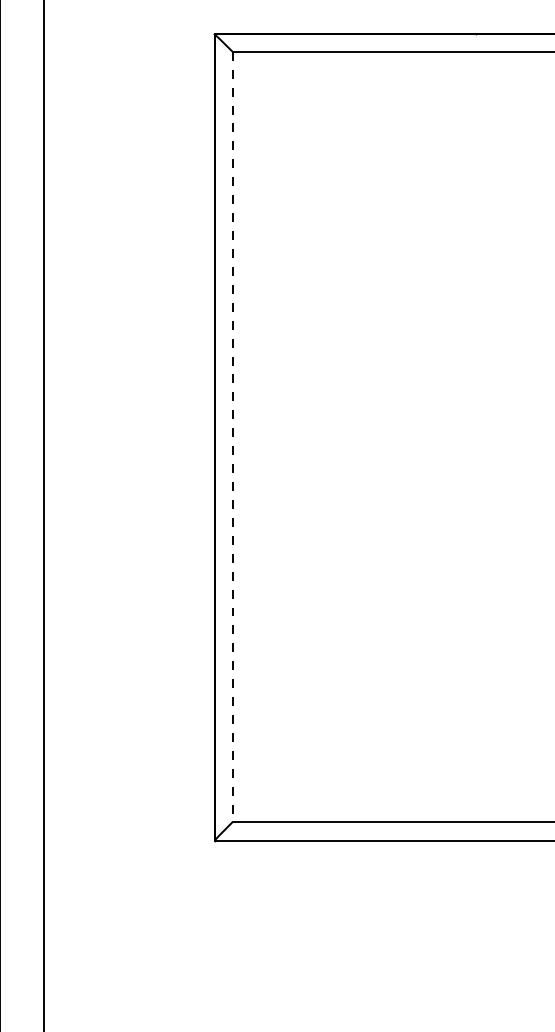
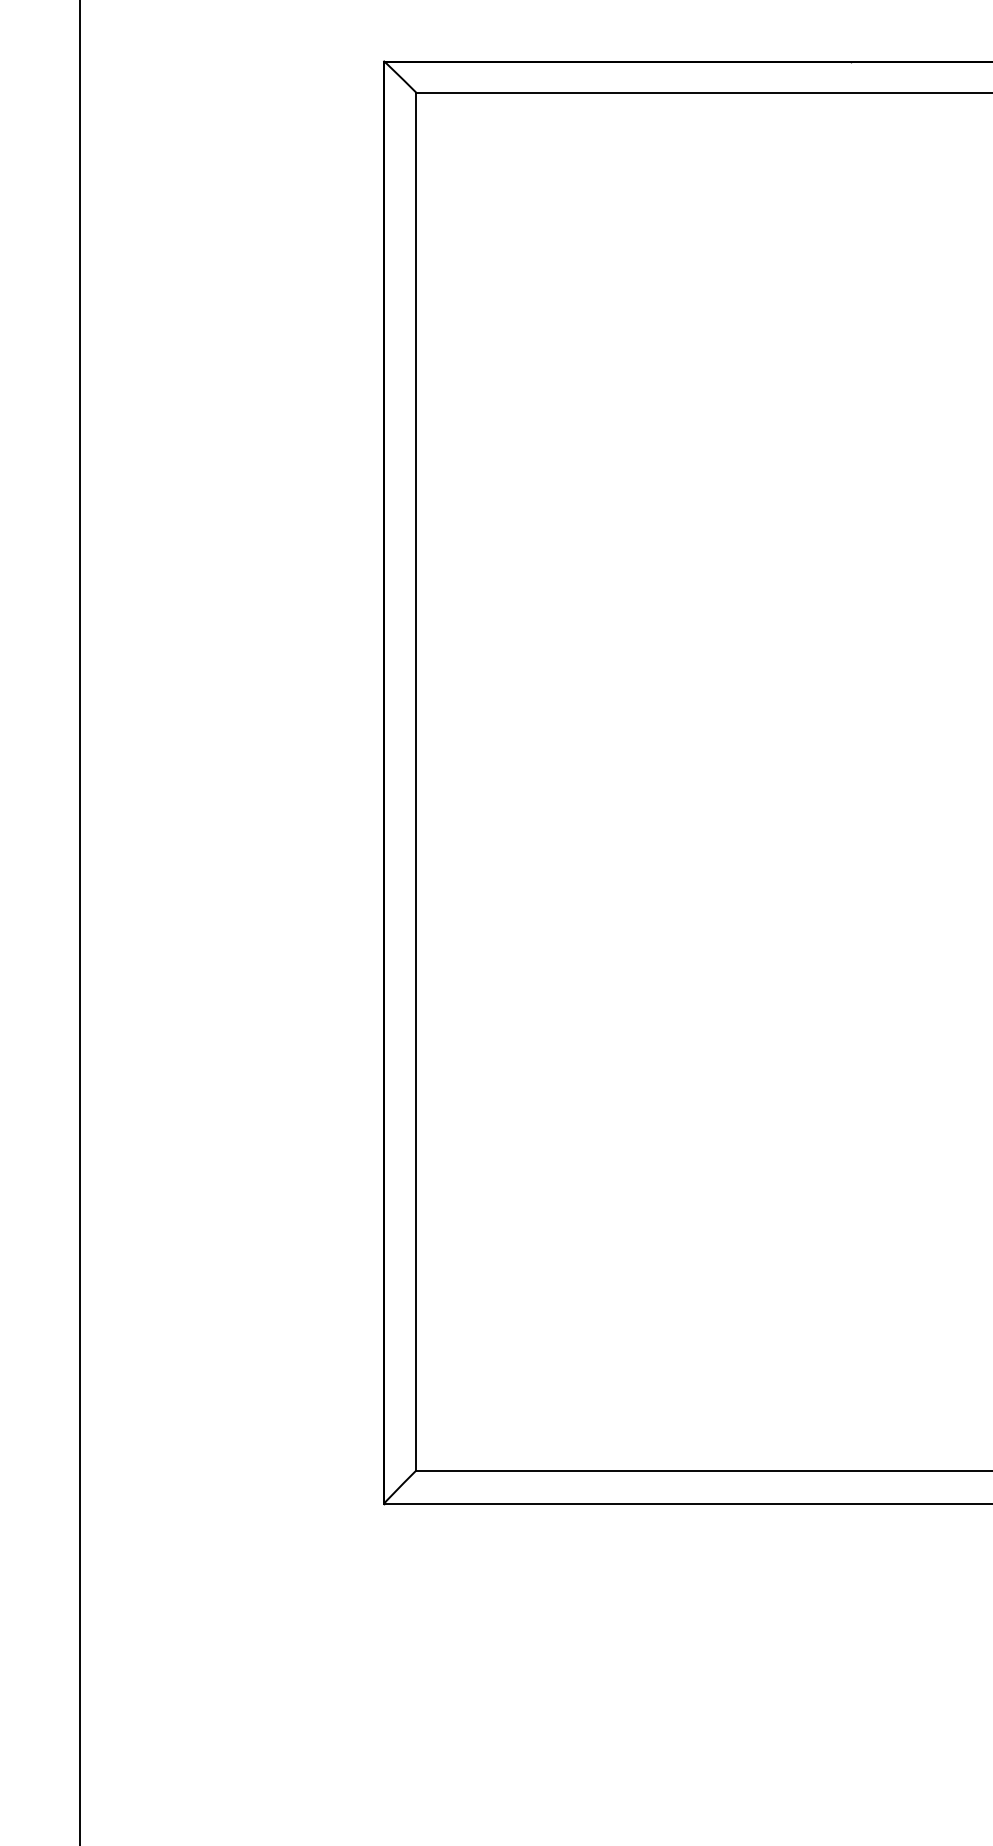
line: (232, 437) -> (416, 782), dashed -> solid

